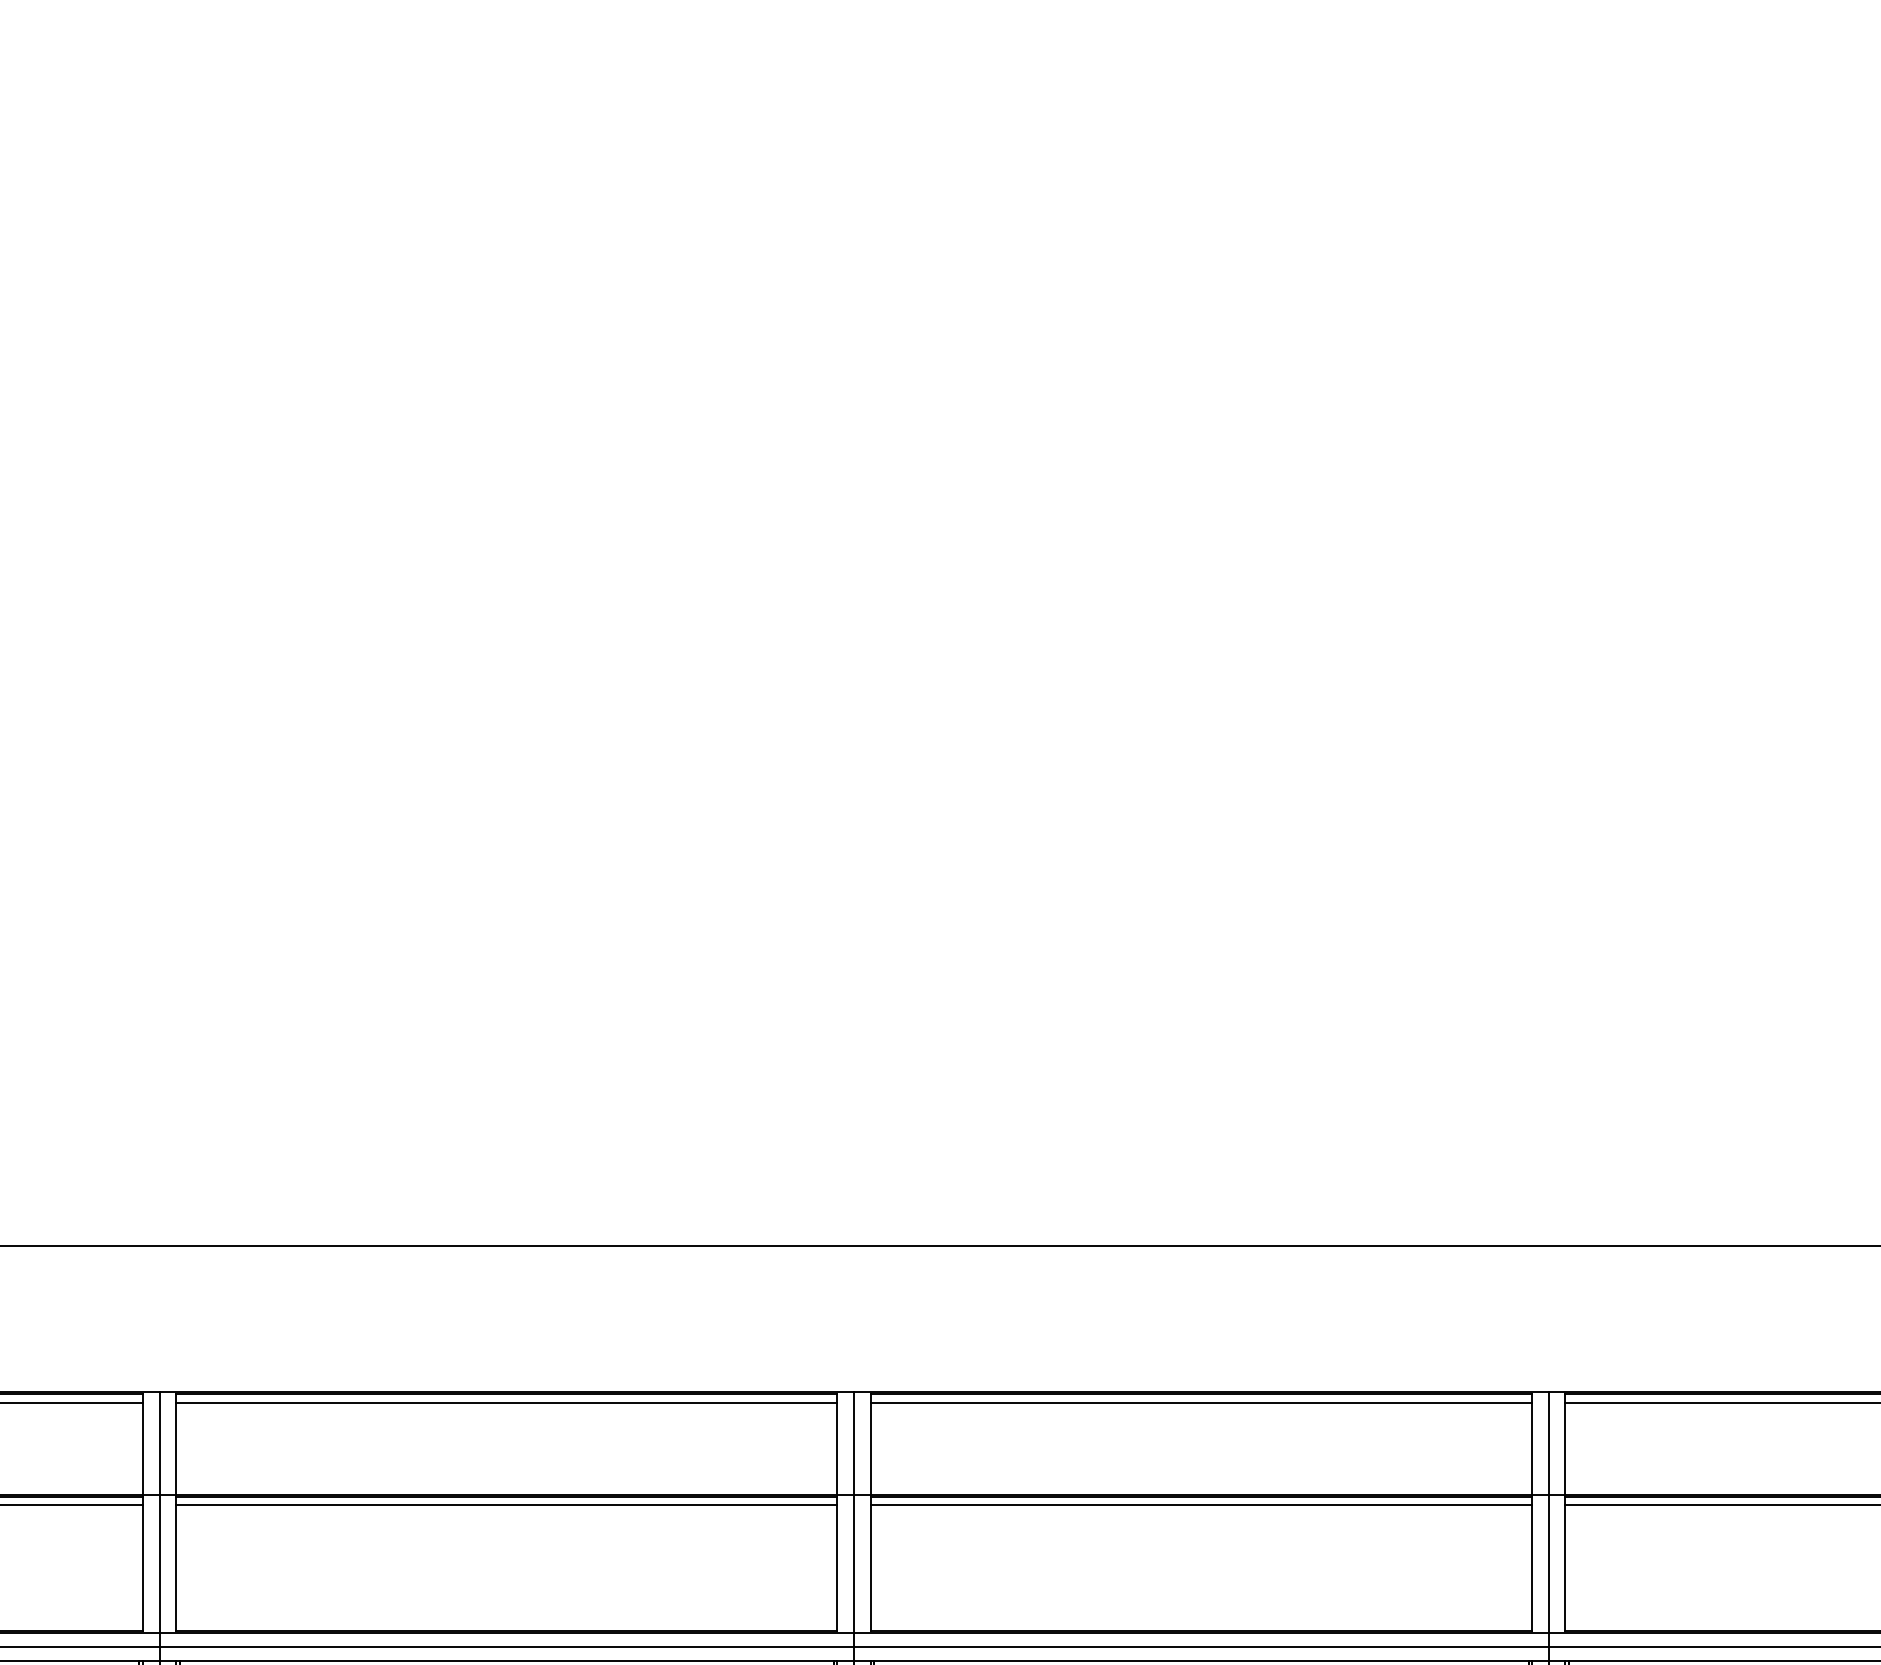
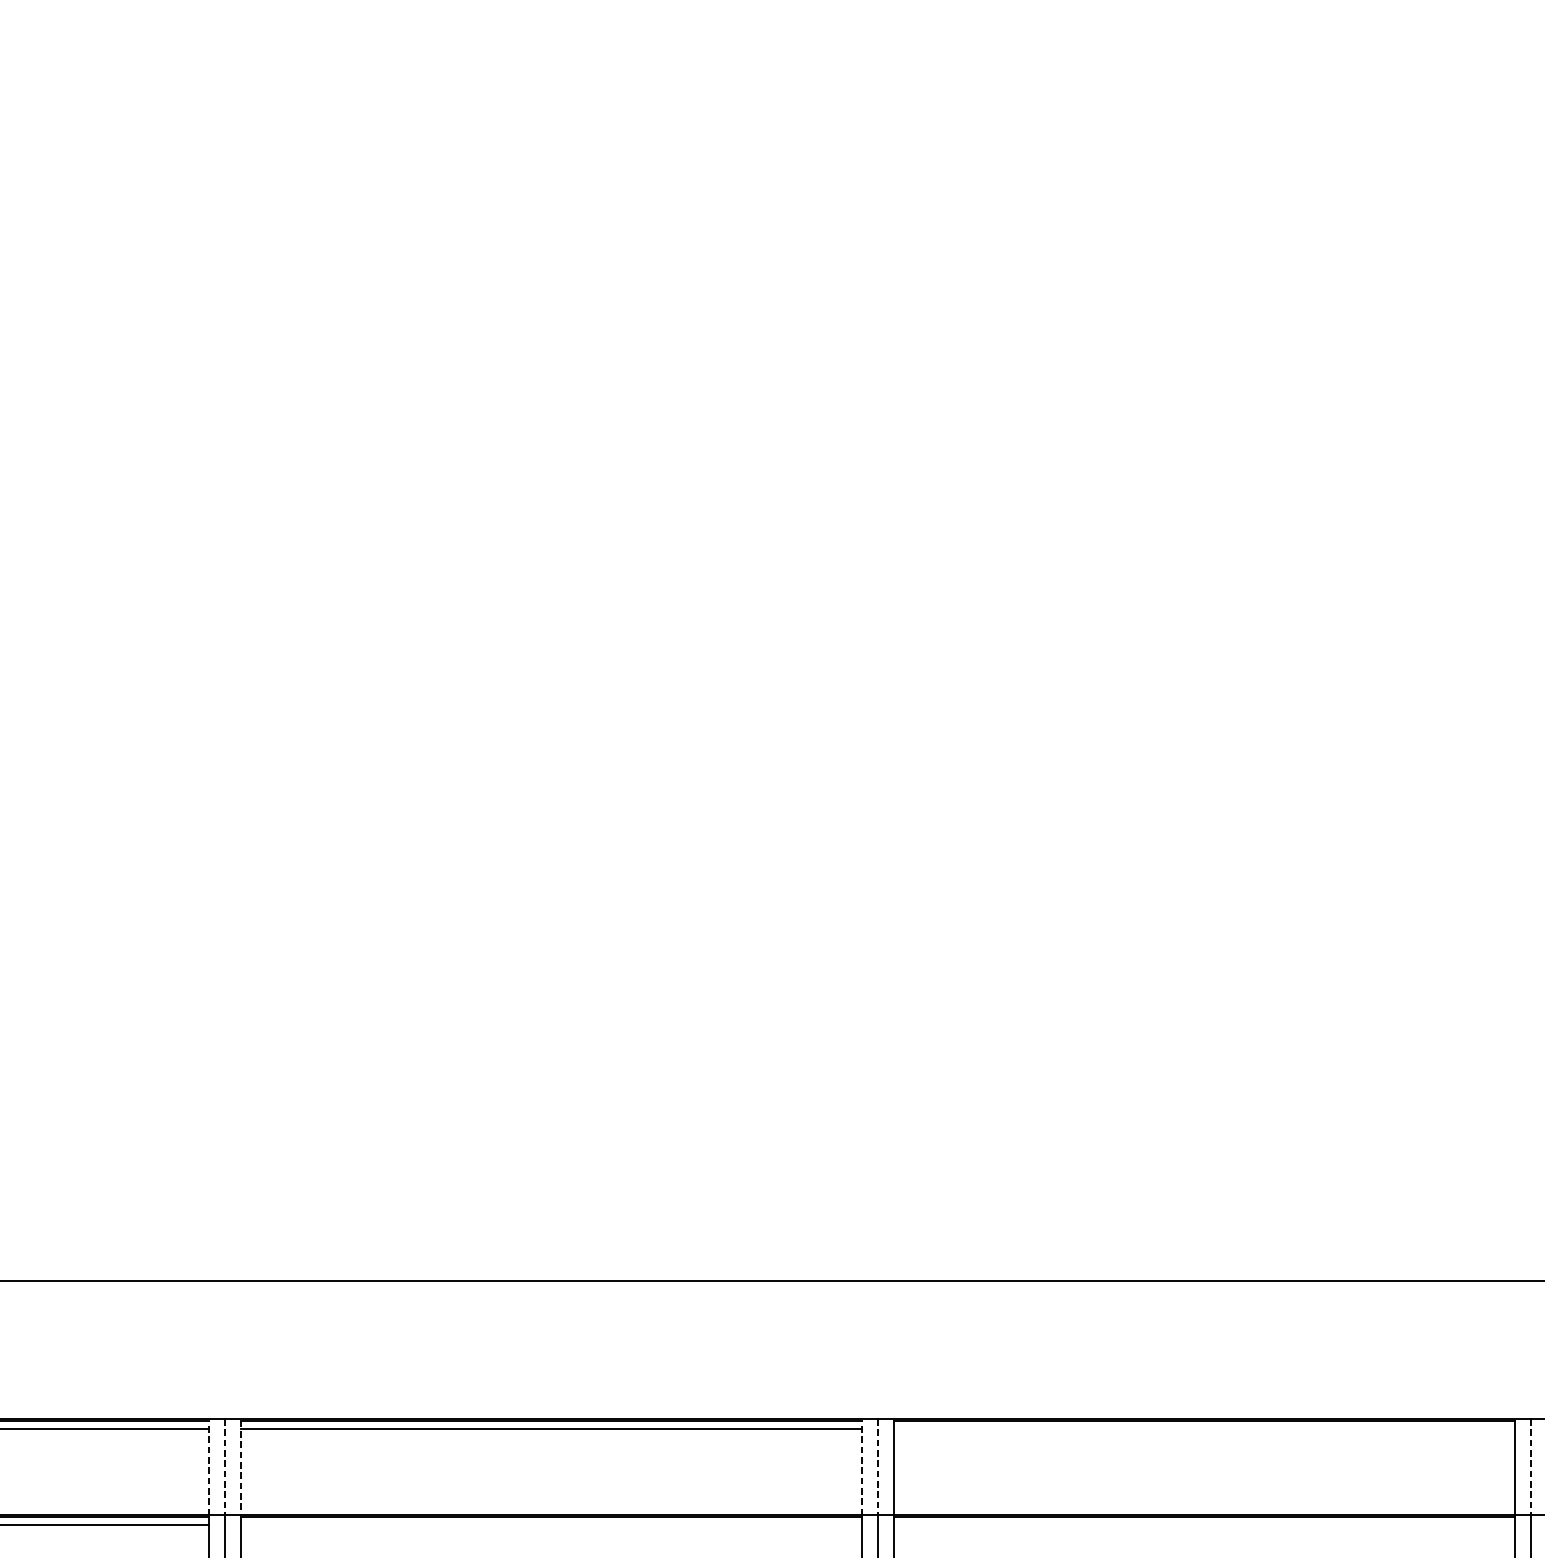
line: (1200, 1402) -> (1203, 1428), removed
line: (142, 1443) -> (208, 1467), solid -> dashed
line: (837, 1443) -> (862, 1467), solid -> dashed
line: (159, 1444) -> (224, 1468), solid -> dashed
line: (176, 1444) -> (240, 1468), solid -> dashed
line: (854, 1444) -> (878, 1468), solid -> dashed
line: (1548, 1444) -> (1530, 1468), solid -> dashed
line: (506, 1505) -> (551, 1525), removed
line: (1200, 1505) -> (1203, 1525), removed

